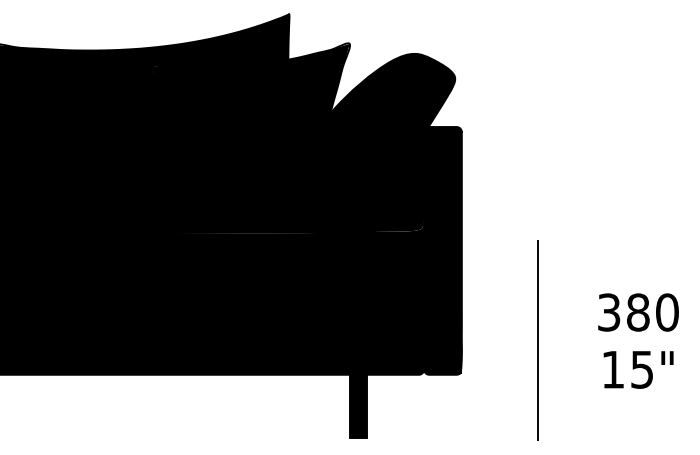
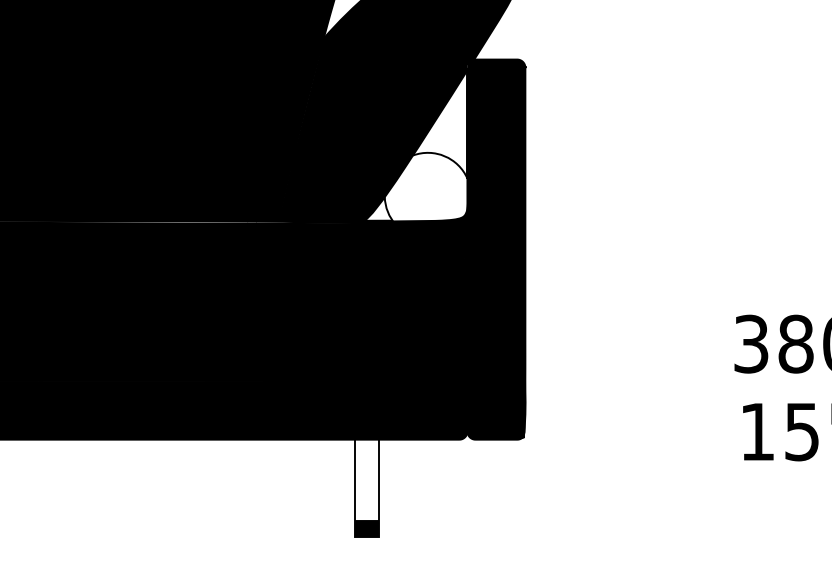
fill: (390, 183) -> (415, 146), removed
line: (537, 340) -> (641, 387), removed
fill: (358, 400) -> (366, 479), removed

